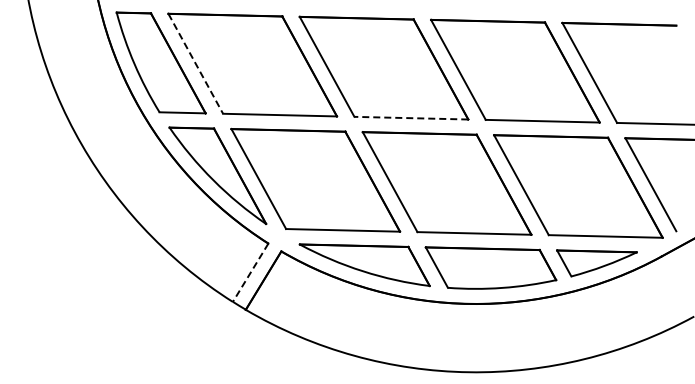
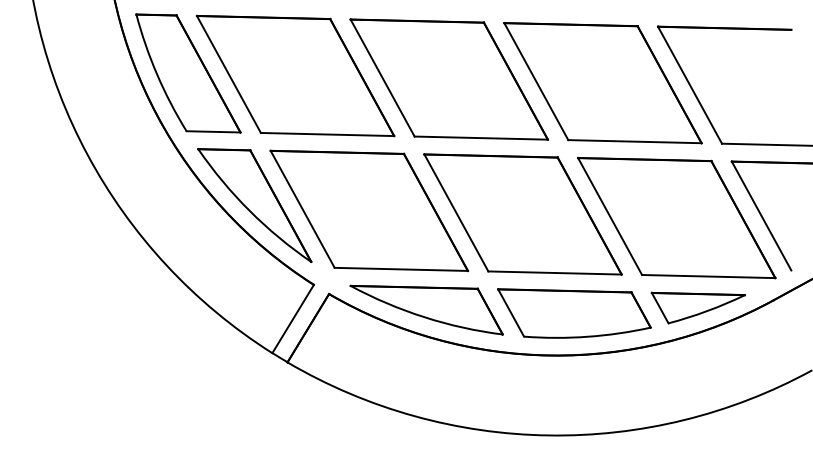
line: (195, 63) -> (228, 74), dashed -> solid
line: (411, 118) -> (481, 138), dashed -> solid
line: (250, 273) -> (292, 319), dashed -> solid

